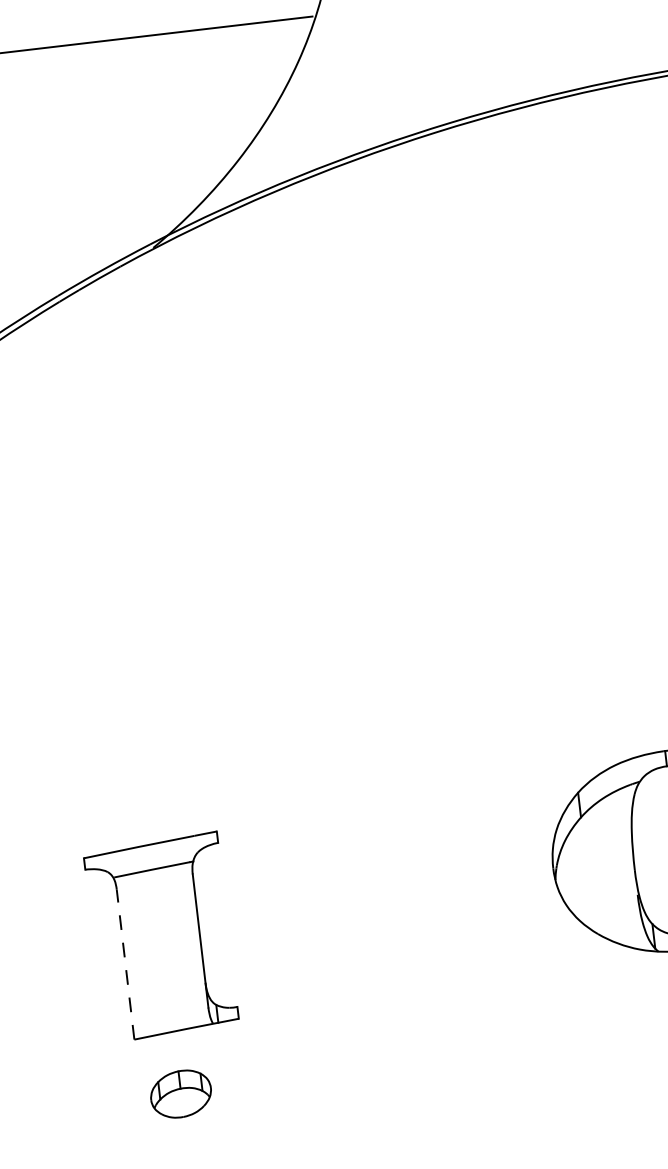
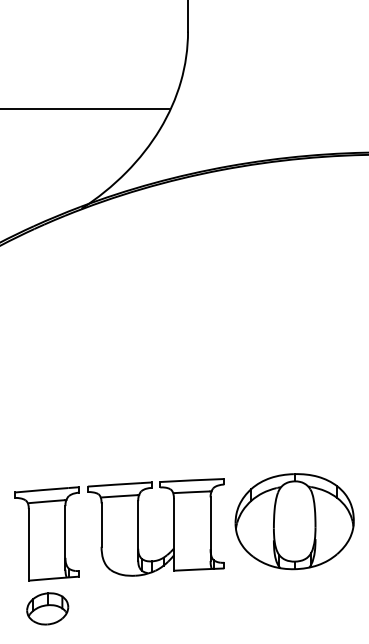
part: (351, 901) -> (138, 527), added
line: (124, 963) -> (28, 544), dashed -> solid
part: (180, 1093) -> (47, 608), size x1.43

